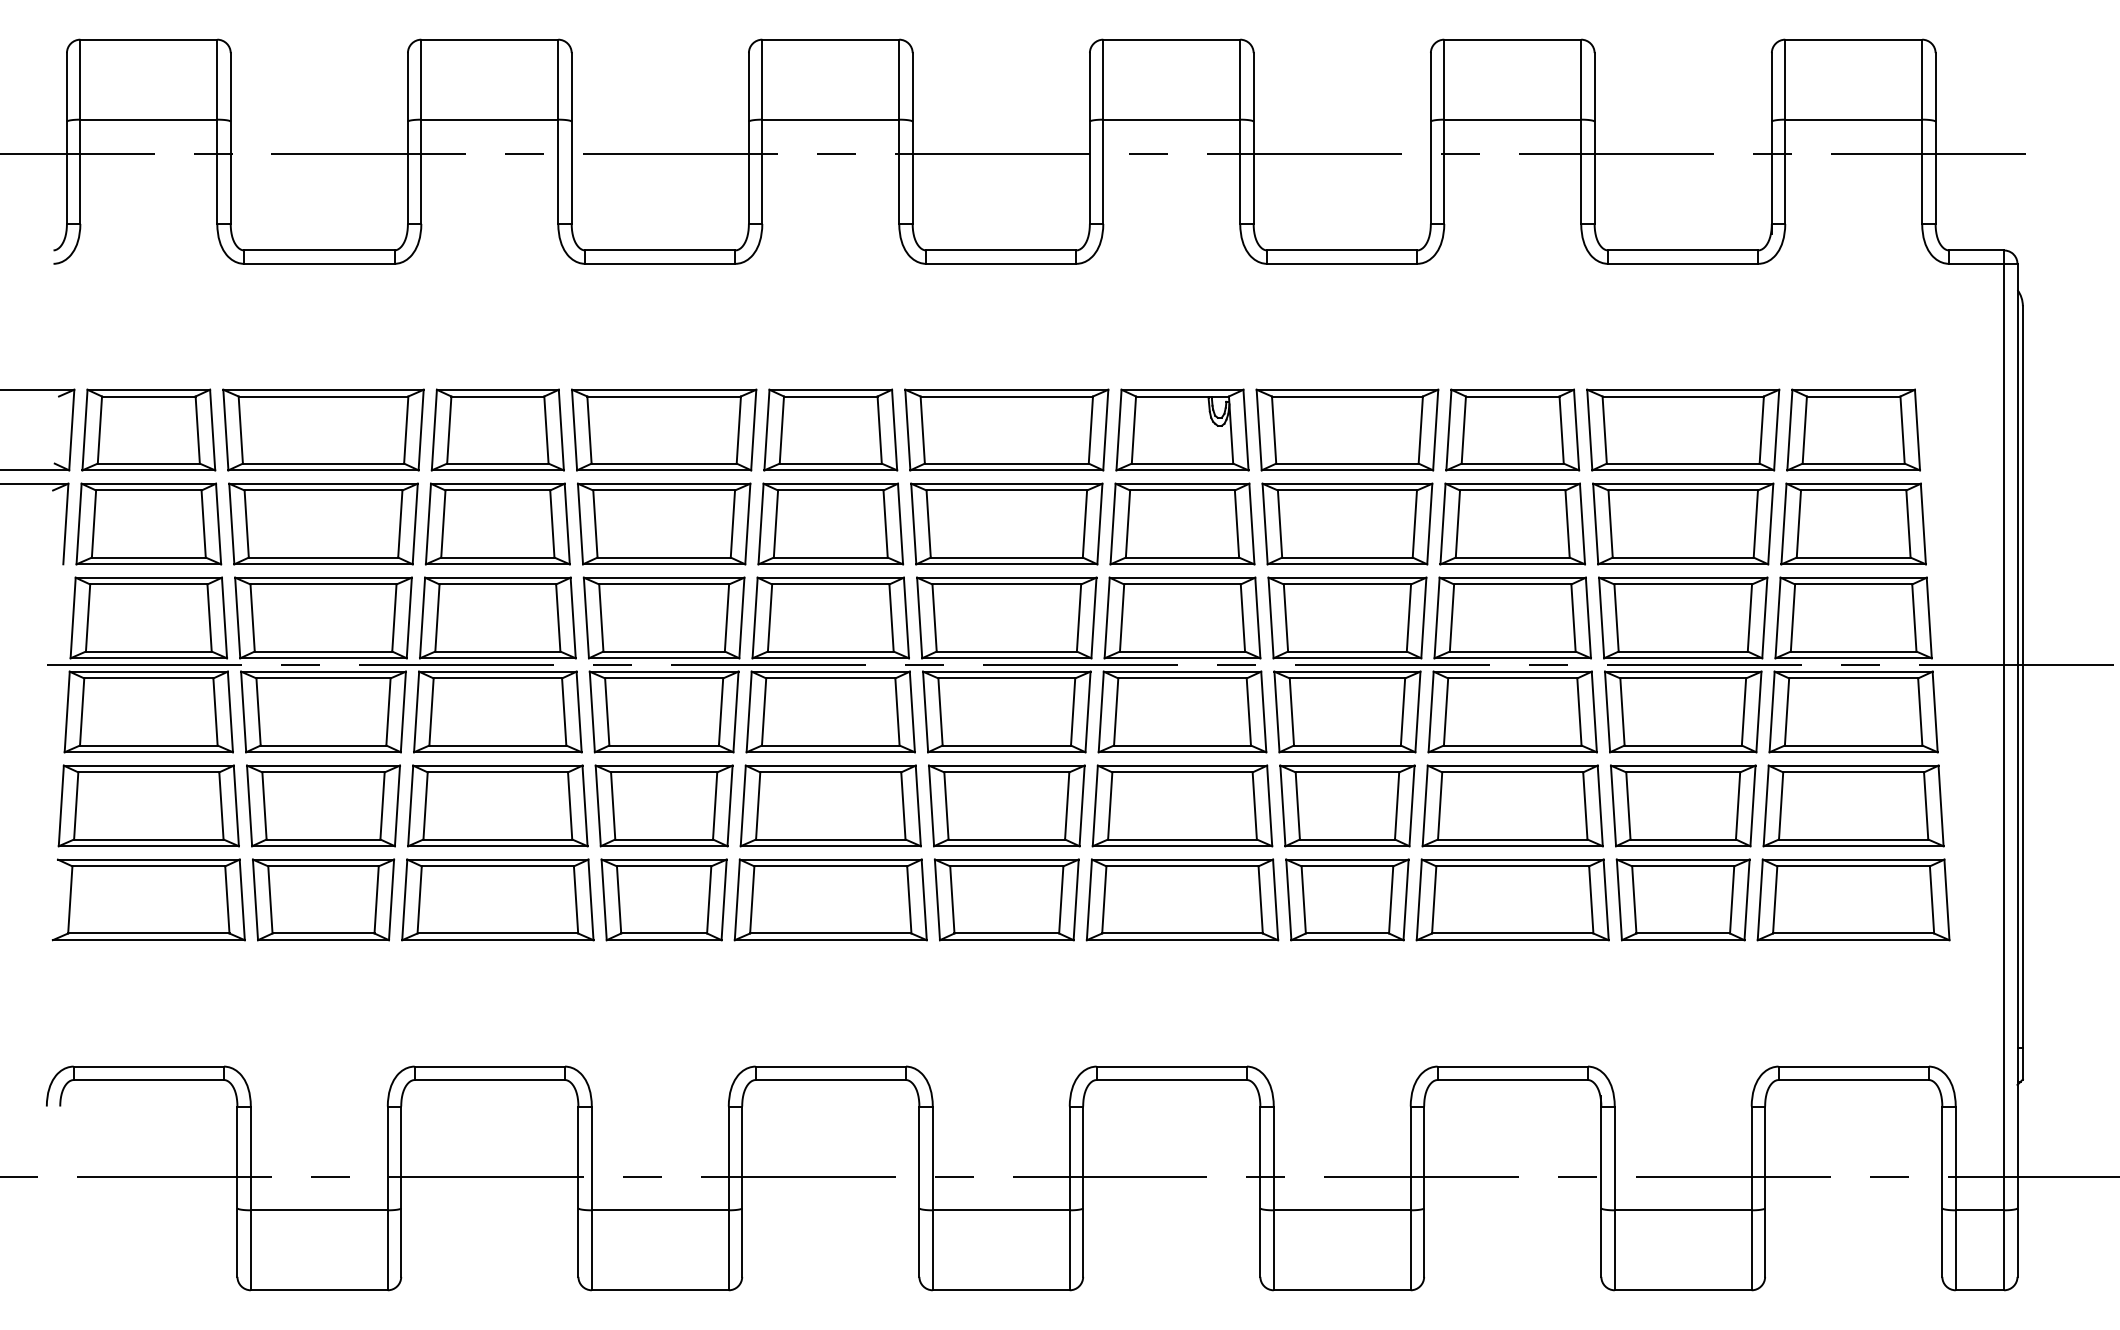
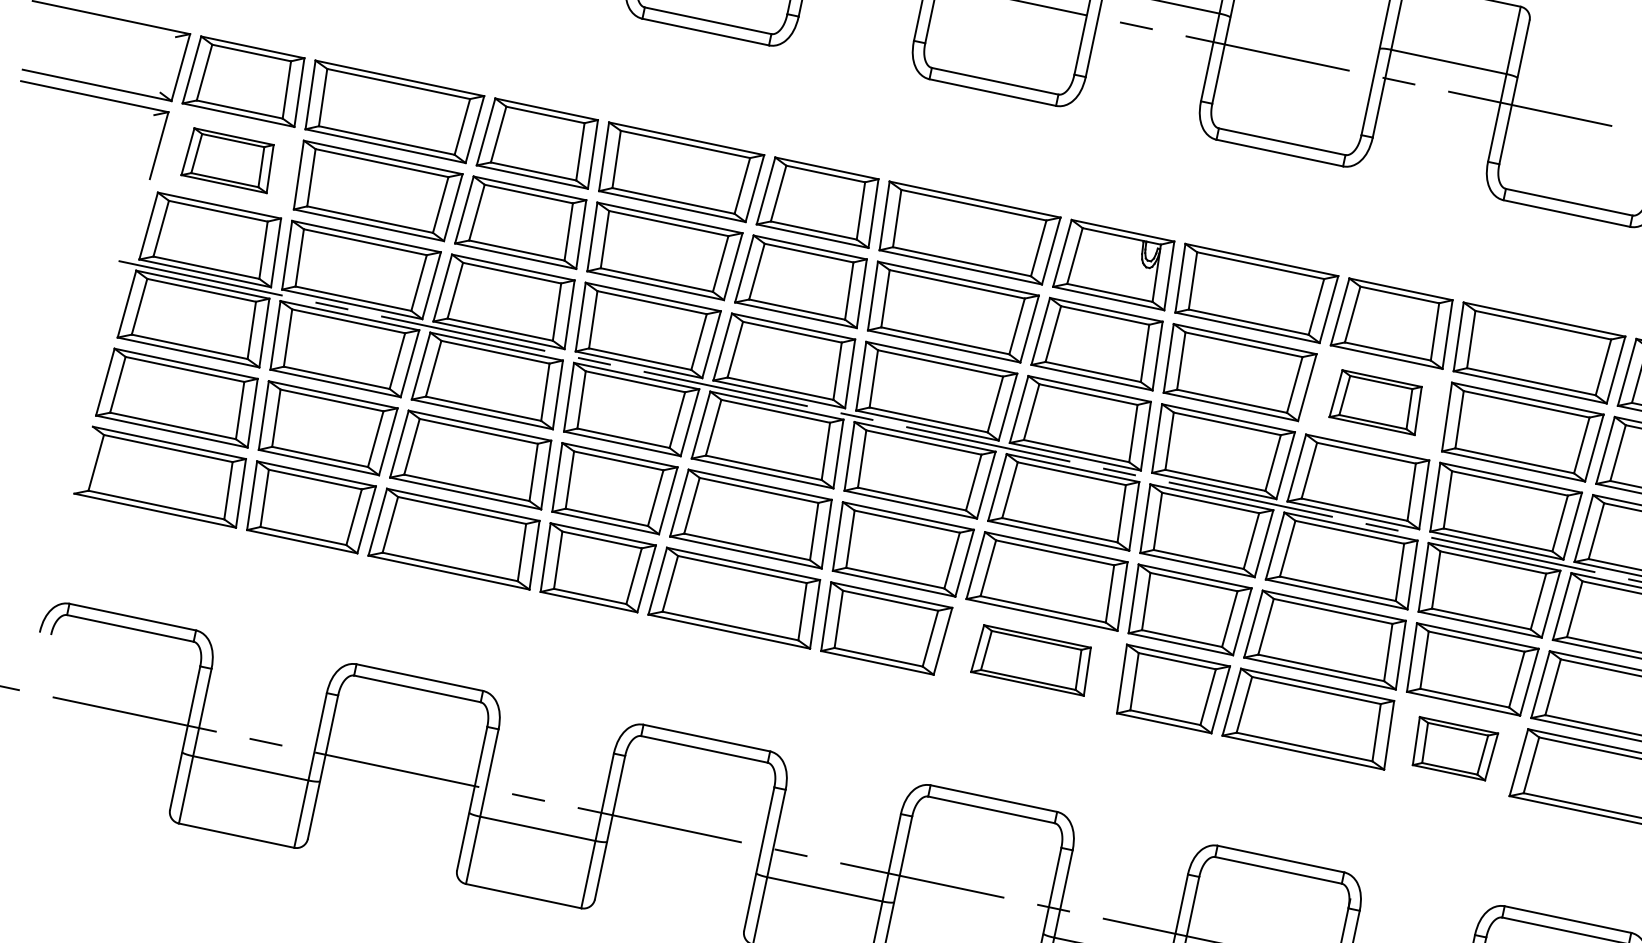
part: (148, 523) -> (228, 159), size x0.7
part: (1512, 523) -> (1377, 401), size x0.7
part: (1182, 899) -> (1032, 659), size x0.7
part: (1682, 899) -> (1453, 748), size x0.7

